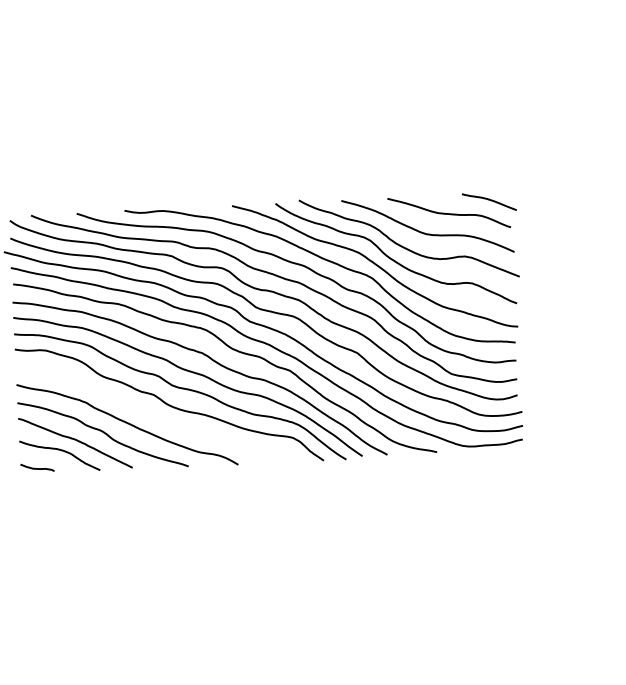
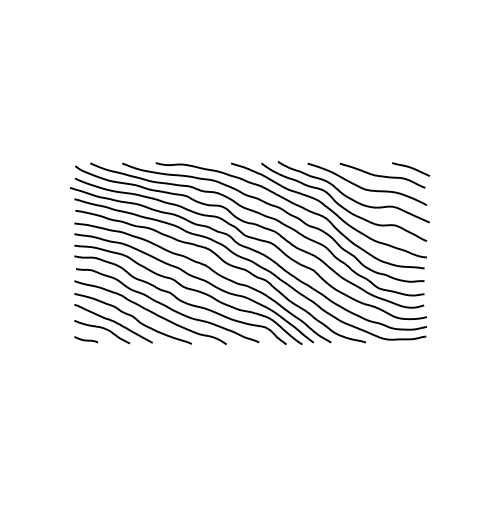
curve: (151, 413) -> (167, 305), added

